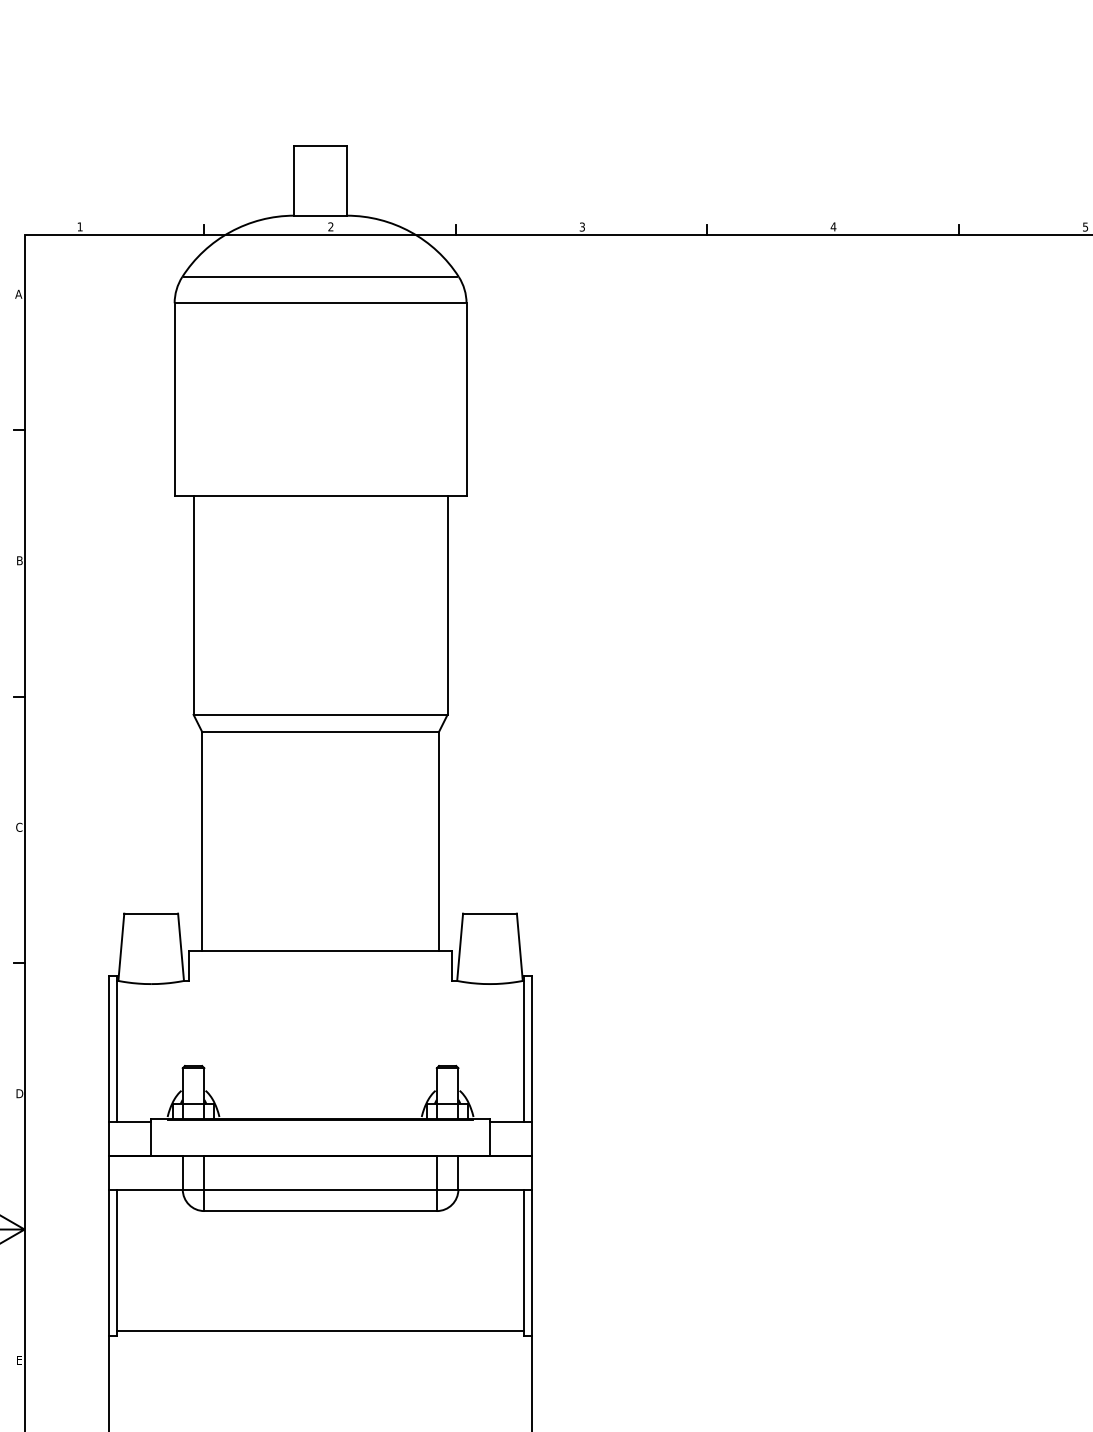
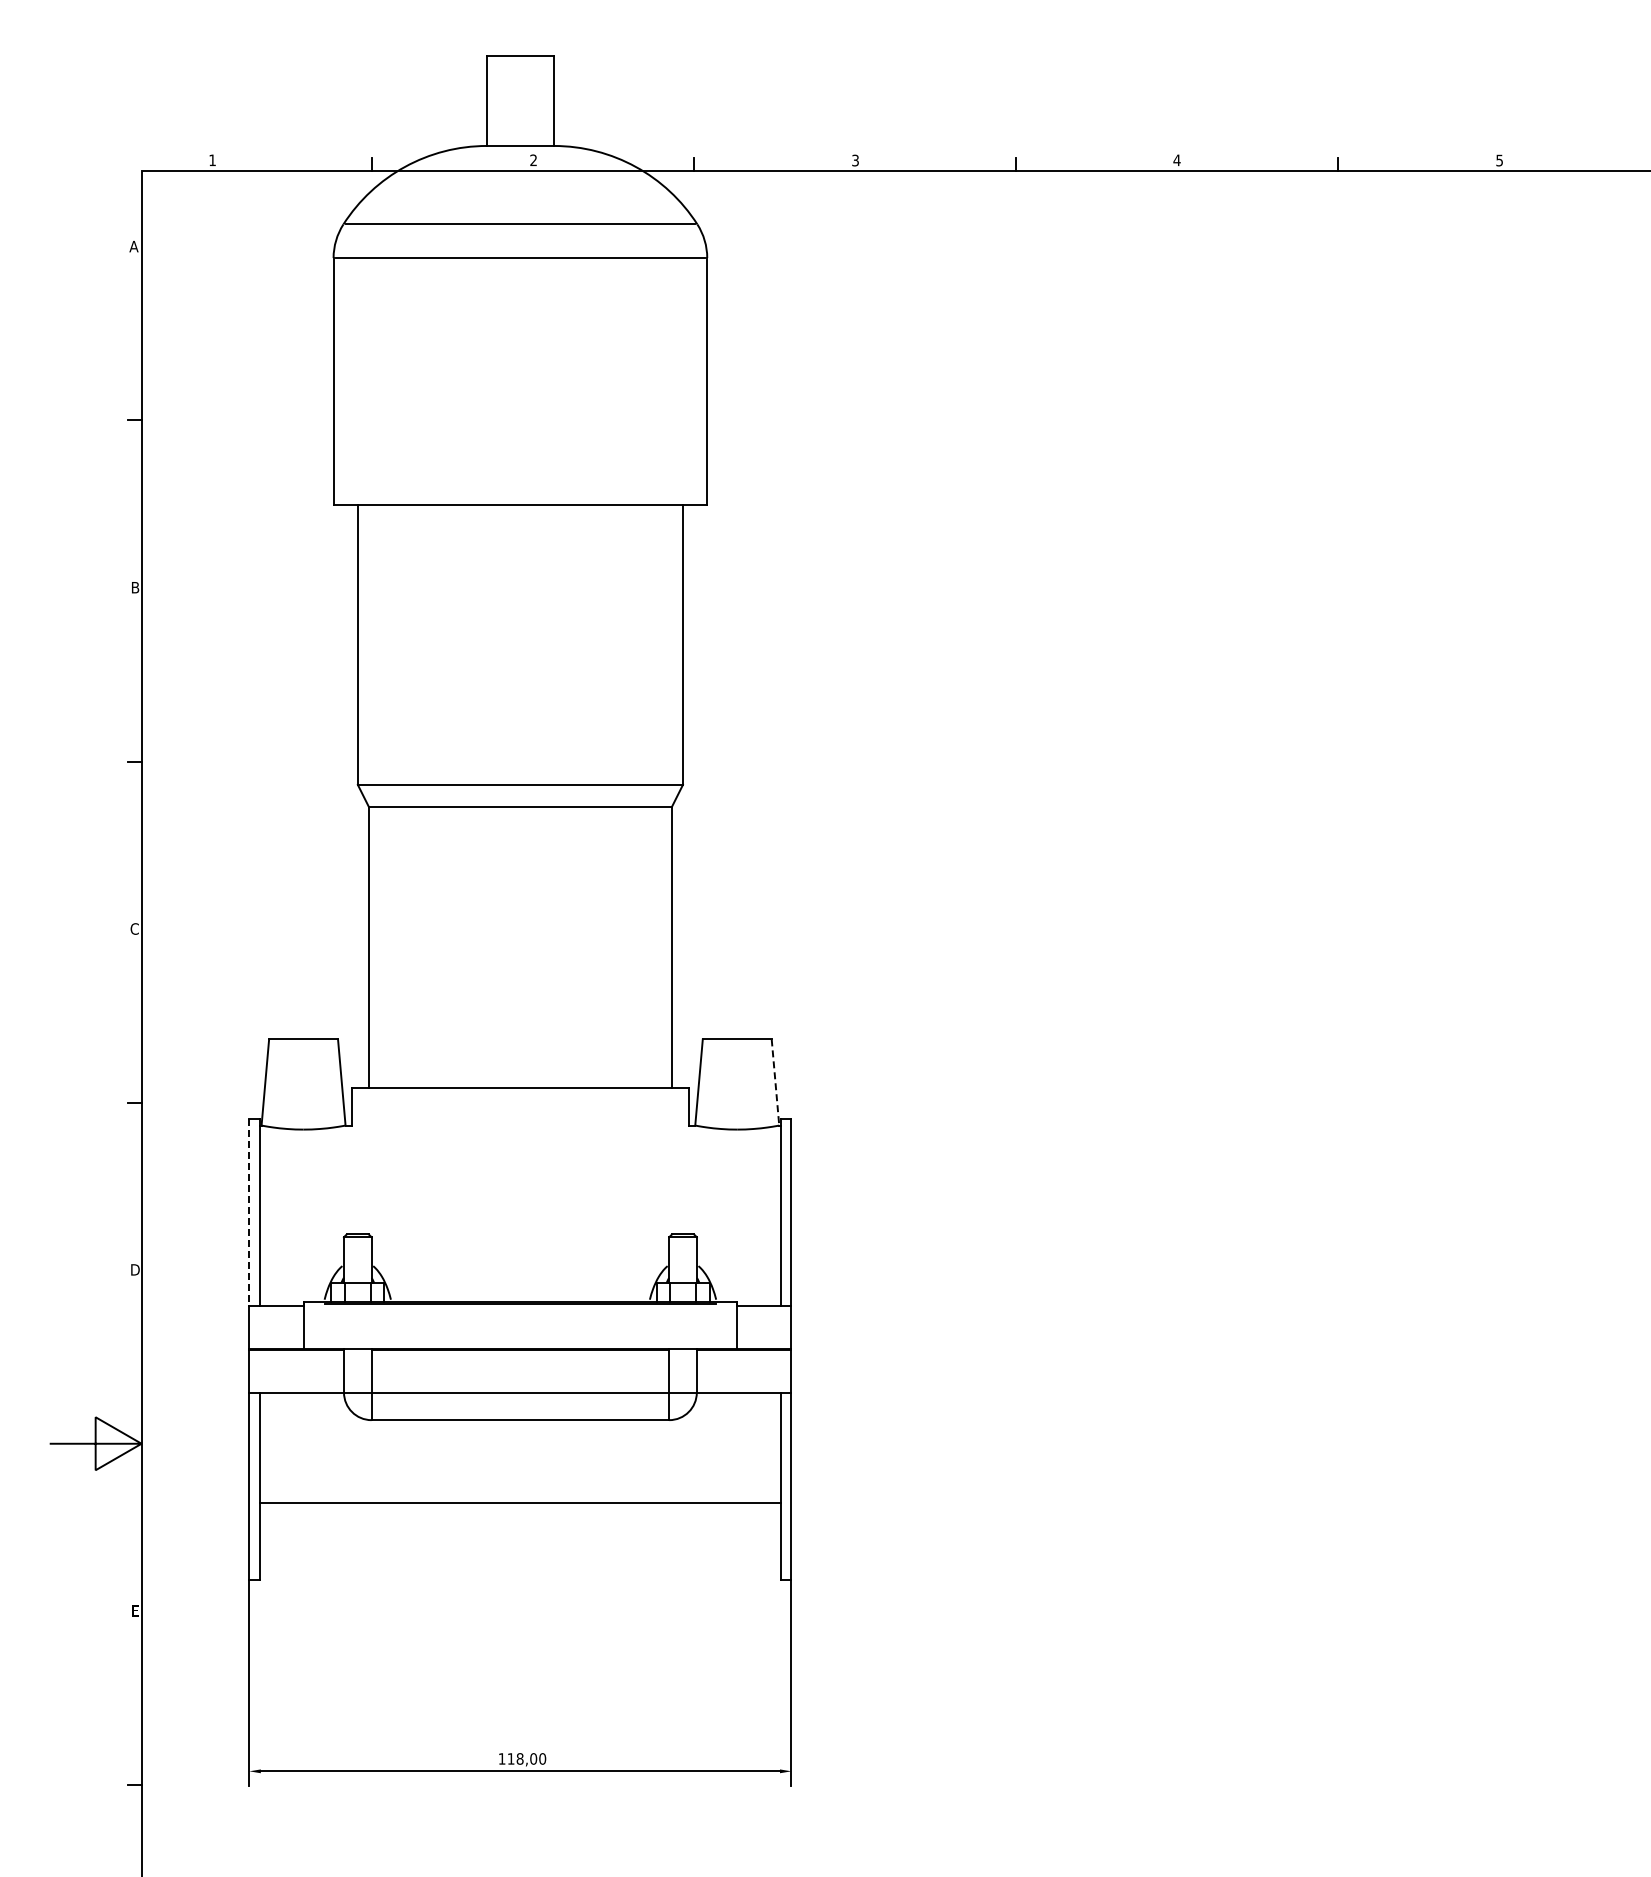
line: (519, 947) -> (775, 1082), solid -> dashed
line: (108, 1048) -> (249, 1212), solid -> dashed
line: (320, 1330) -> (520, 1503), moved

